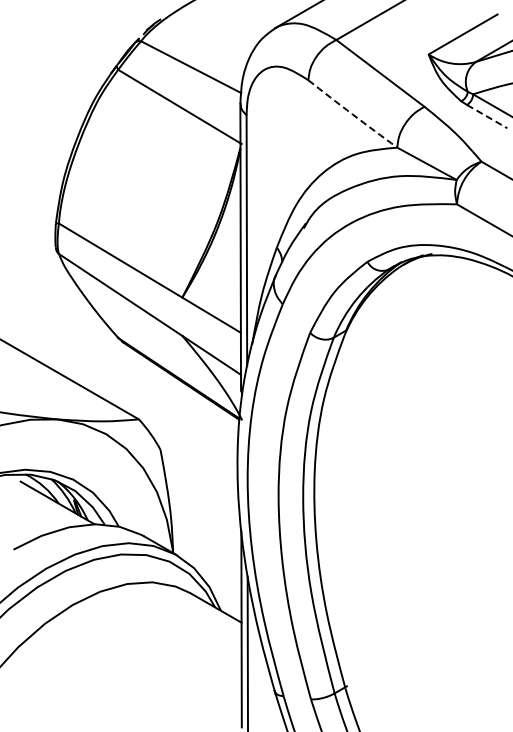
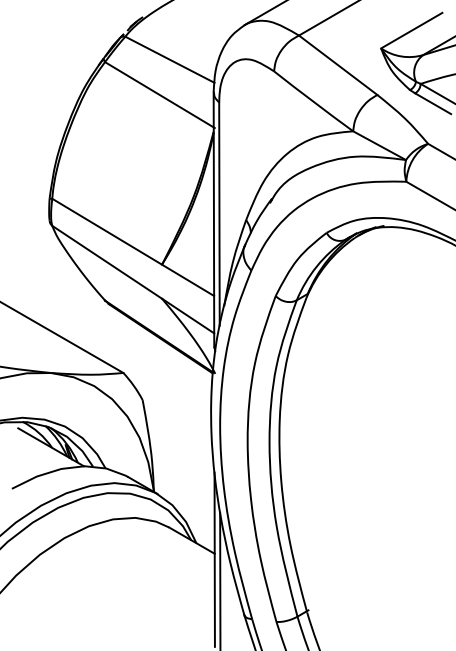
arc: (352, 114) -> (313, 101), dashed -> solid
line: (487, 116) -> (433, 103), dashed -> solid

